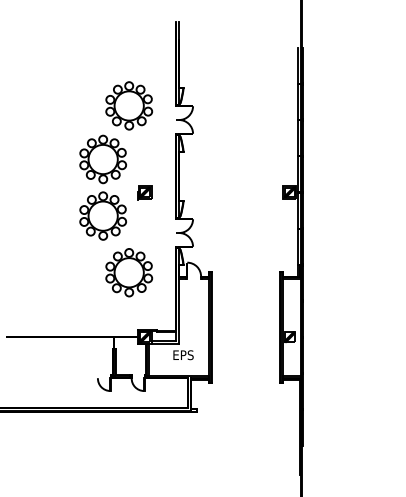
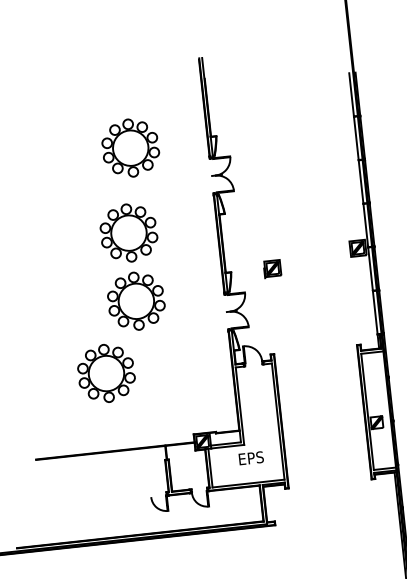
part: (129, 105) -> (131, 147), moved
part: (144, 192) -> (272, 268), moved
part: (129, 272) -> (106, 373), moved

